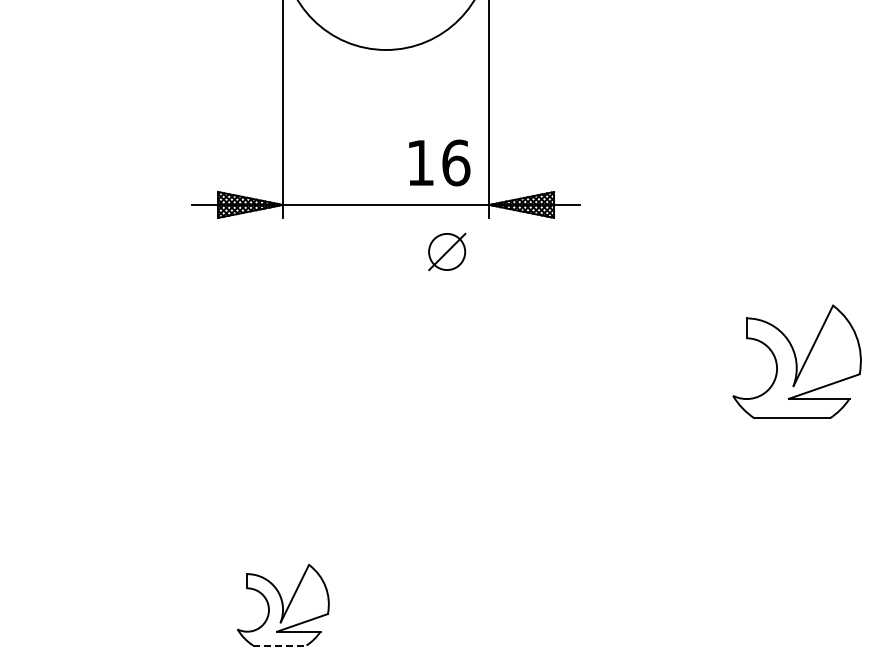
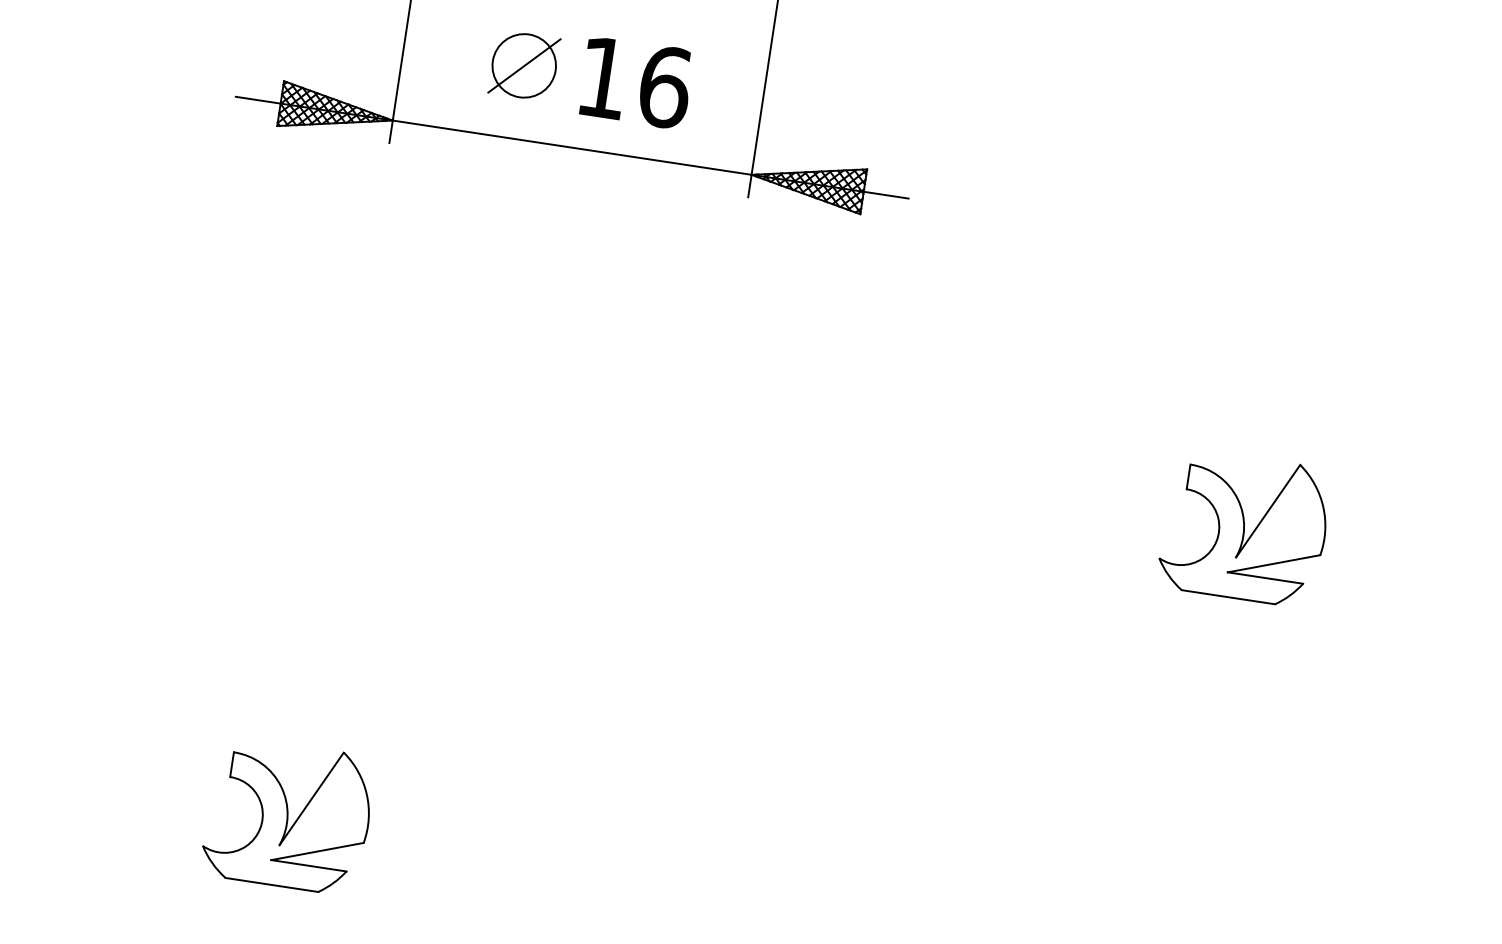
text: (439, 162) -> (636, 81), moved
part: (447, 251) -> (525, 65), moved
part: (797, 361) -> (1245, 527), size x0.71
line: (279, 645) -> (271, 884), dashed -> solid

